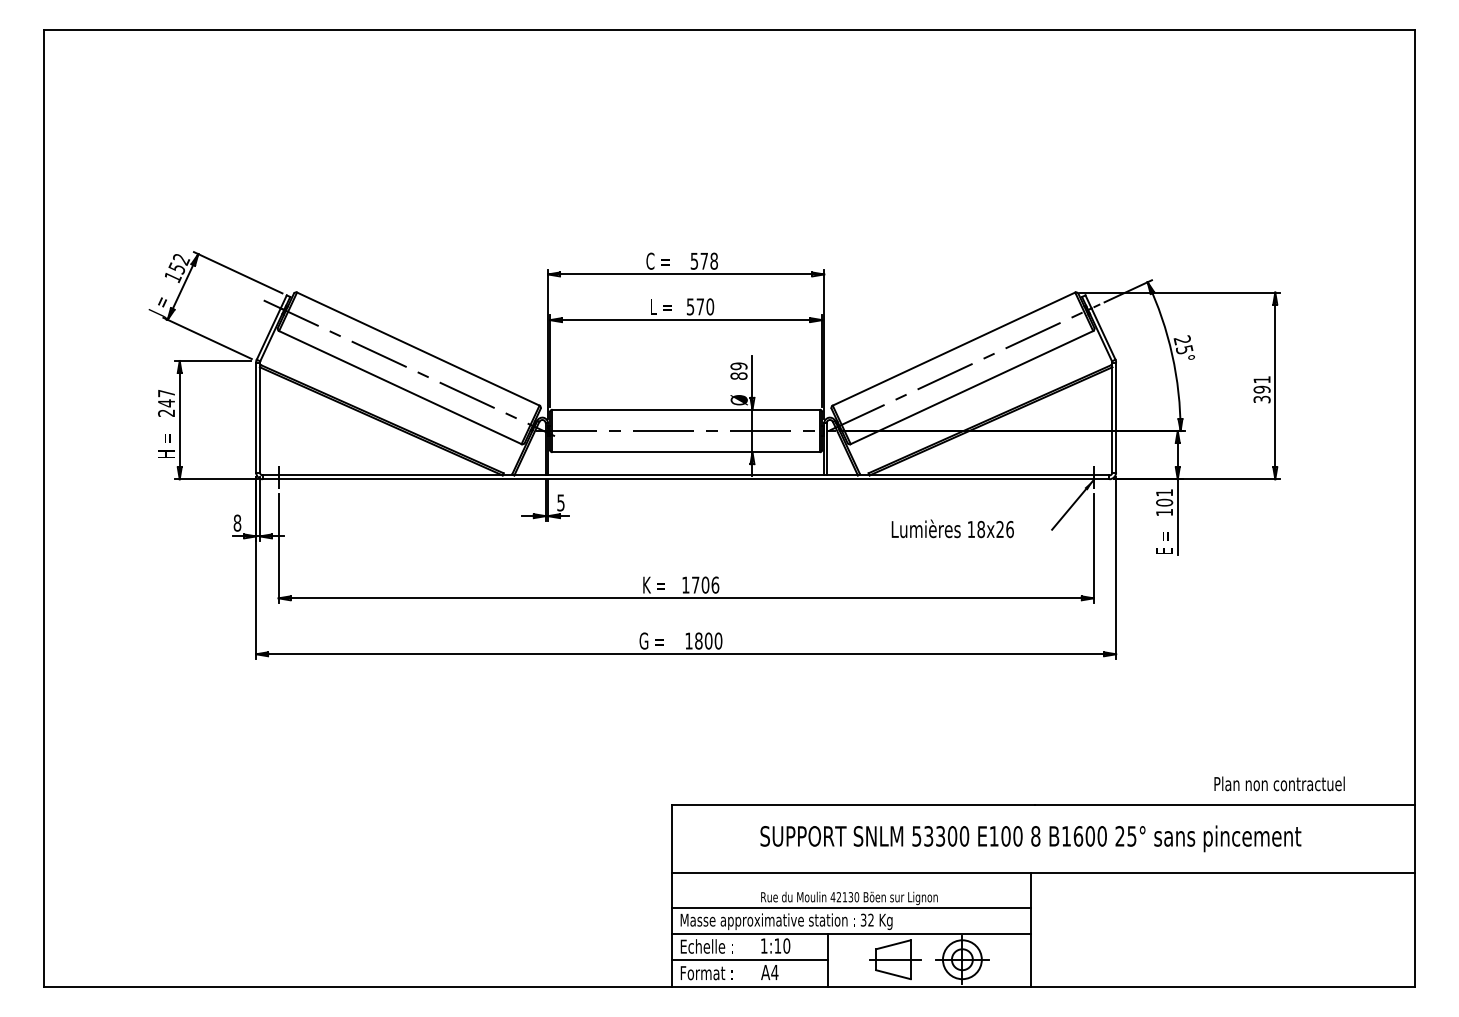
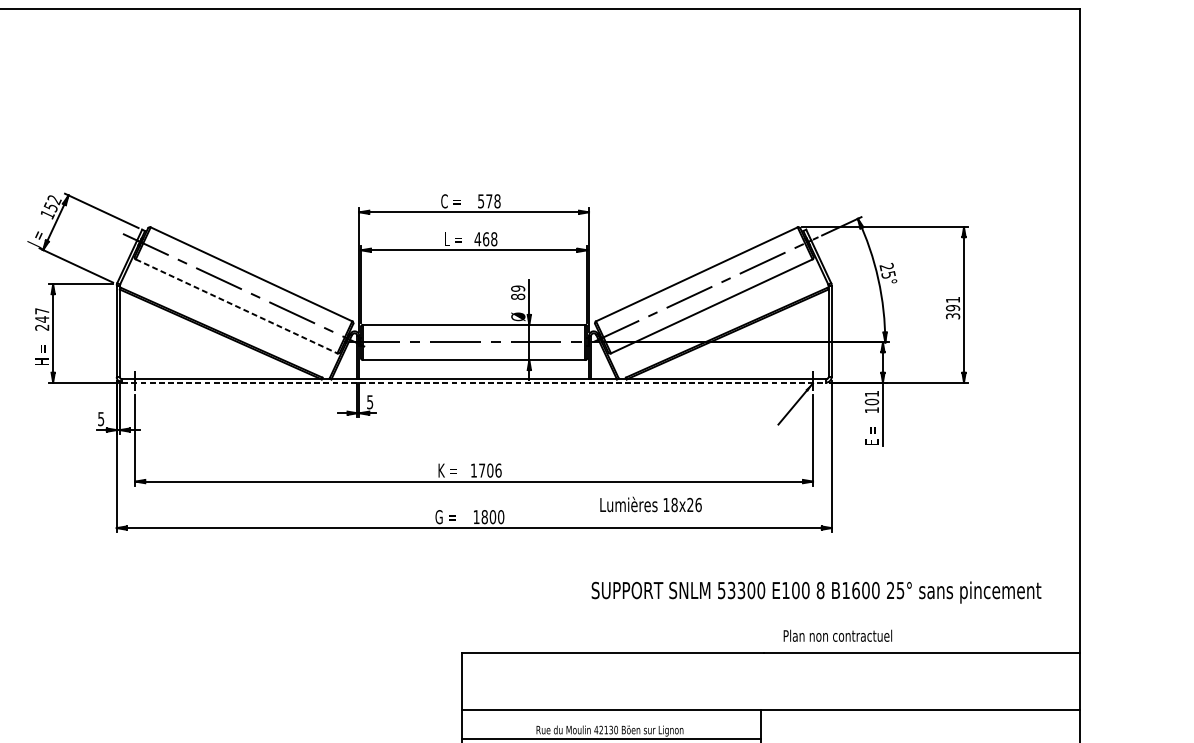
text: (700, 306) -> (486, 238), 570 -> 468
line: (400, 387) -> (236, 306), solid -> dashed
line: (686, 479) -> (474, 382), solid -> dashed
text: (237, 522) -> (101, 418), 8 -> 5
text: (952, 528) -> (650, 504), moved
text: (1279, 783) -> (837, 635), moved
text: (1030, 838) -> (816, 592), moved

